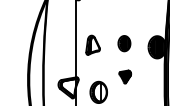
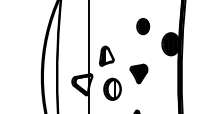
part: (124, 43) -> (143, 26), moved
part: (92, 44) -> (106, 55), moved
part: (124, 76) -> (138, 73), size x1.43

